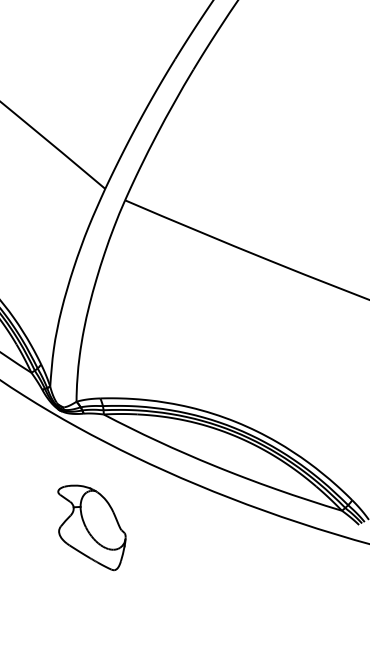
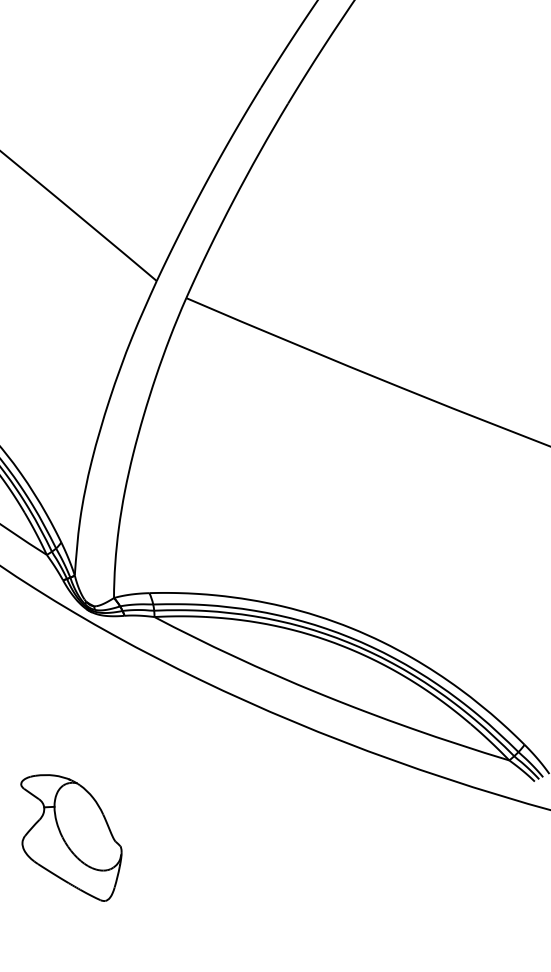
part: (91, 527) -> (70, 837), moved

